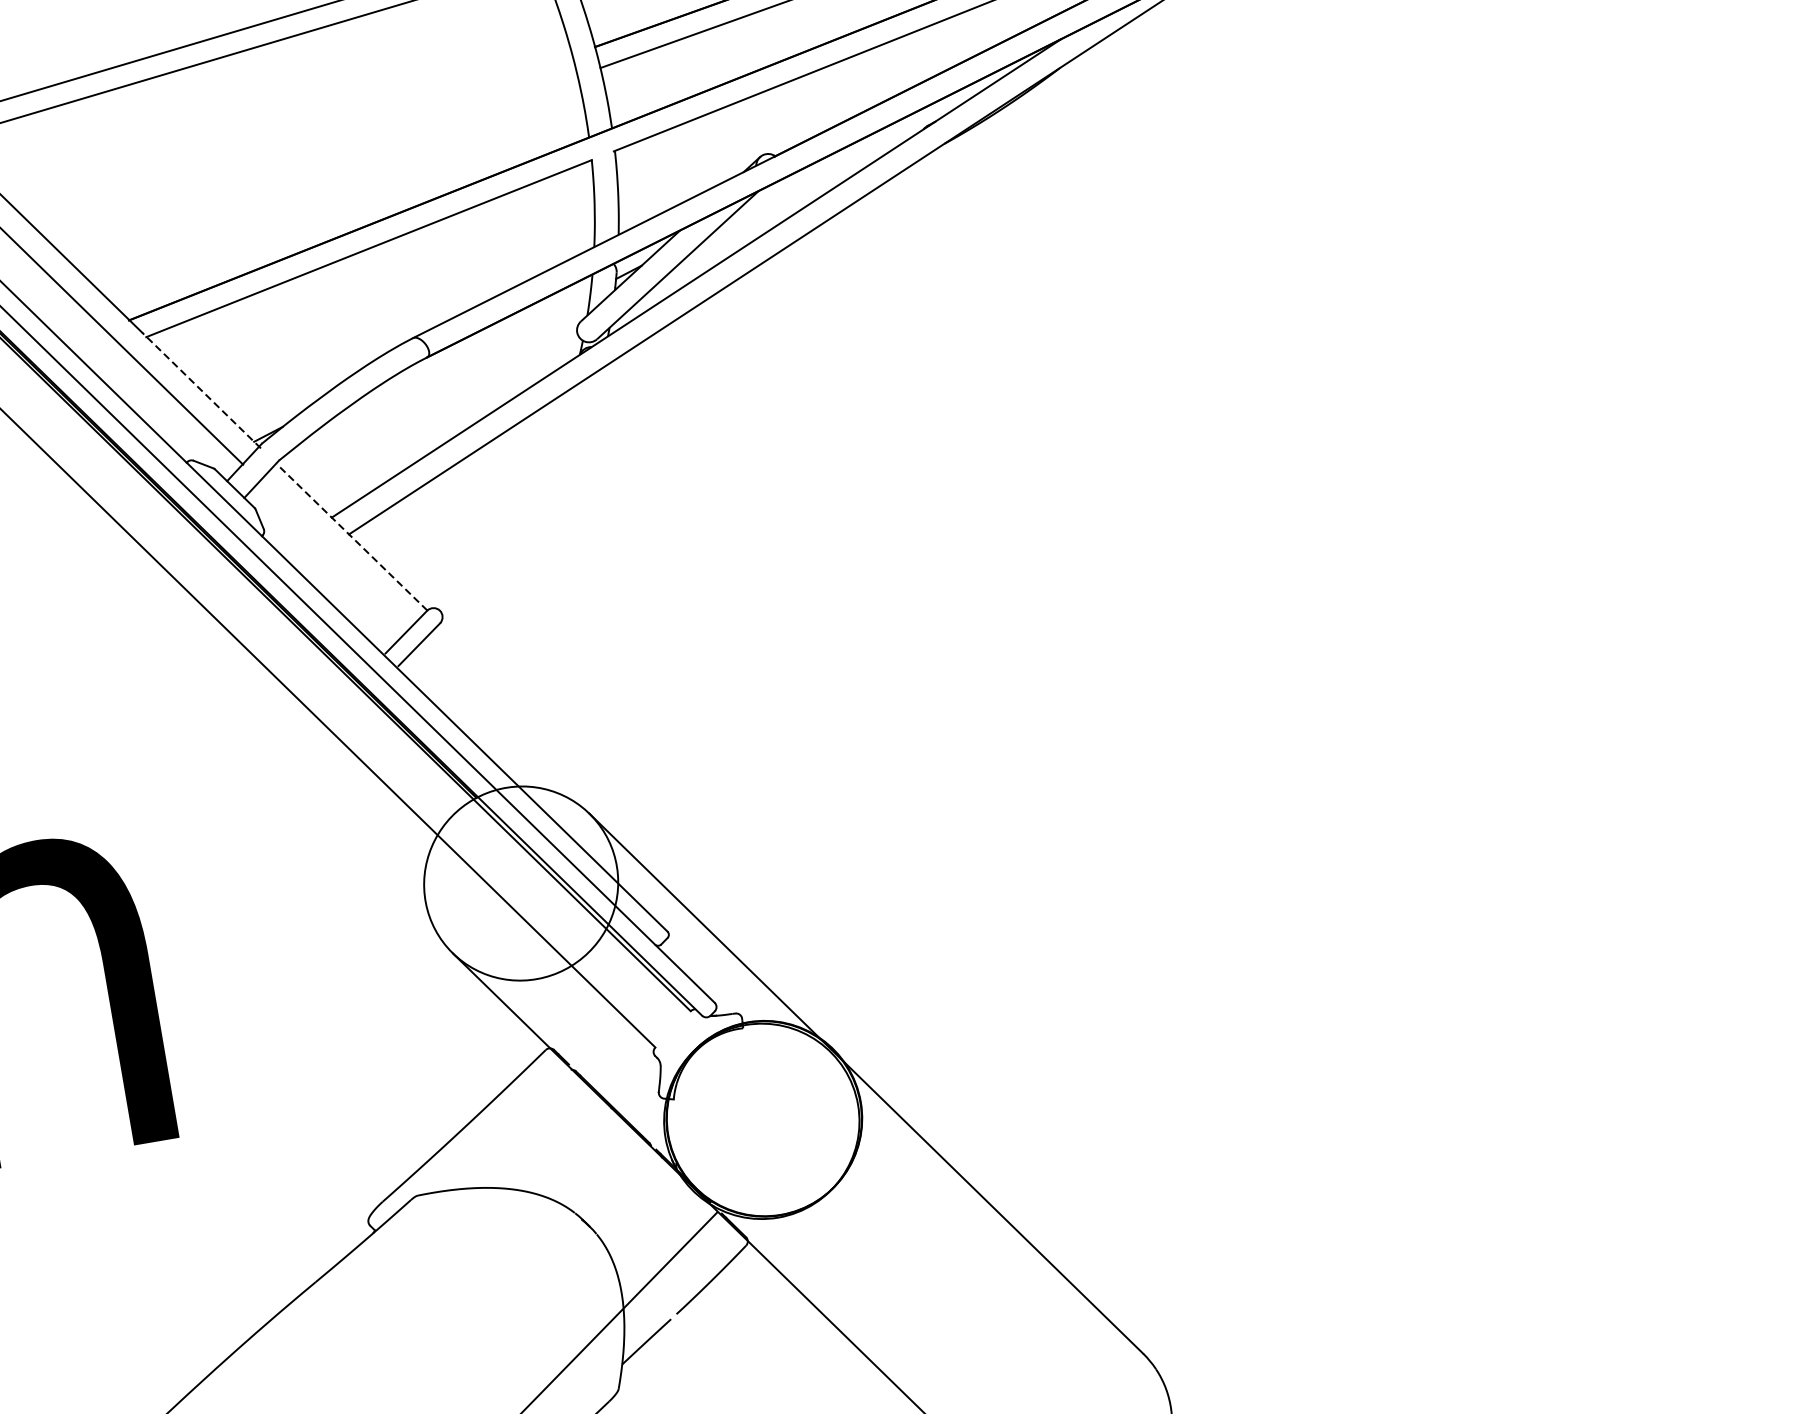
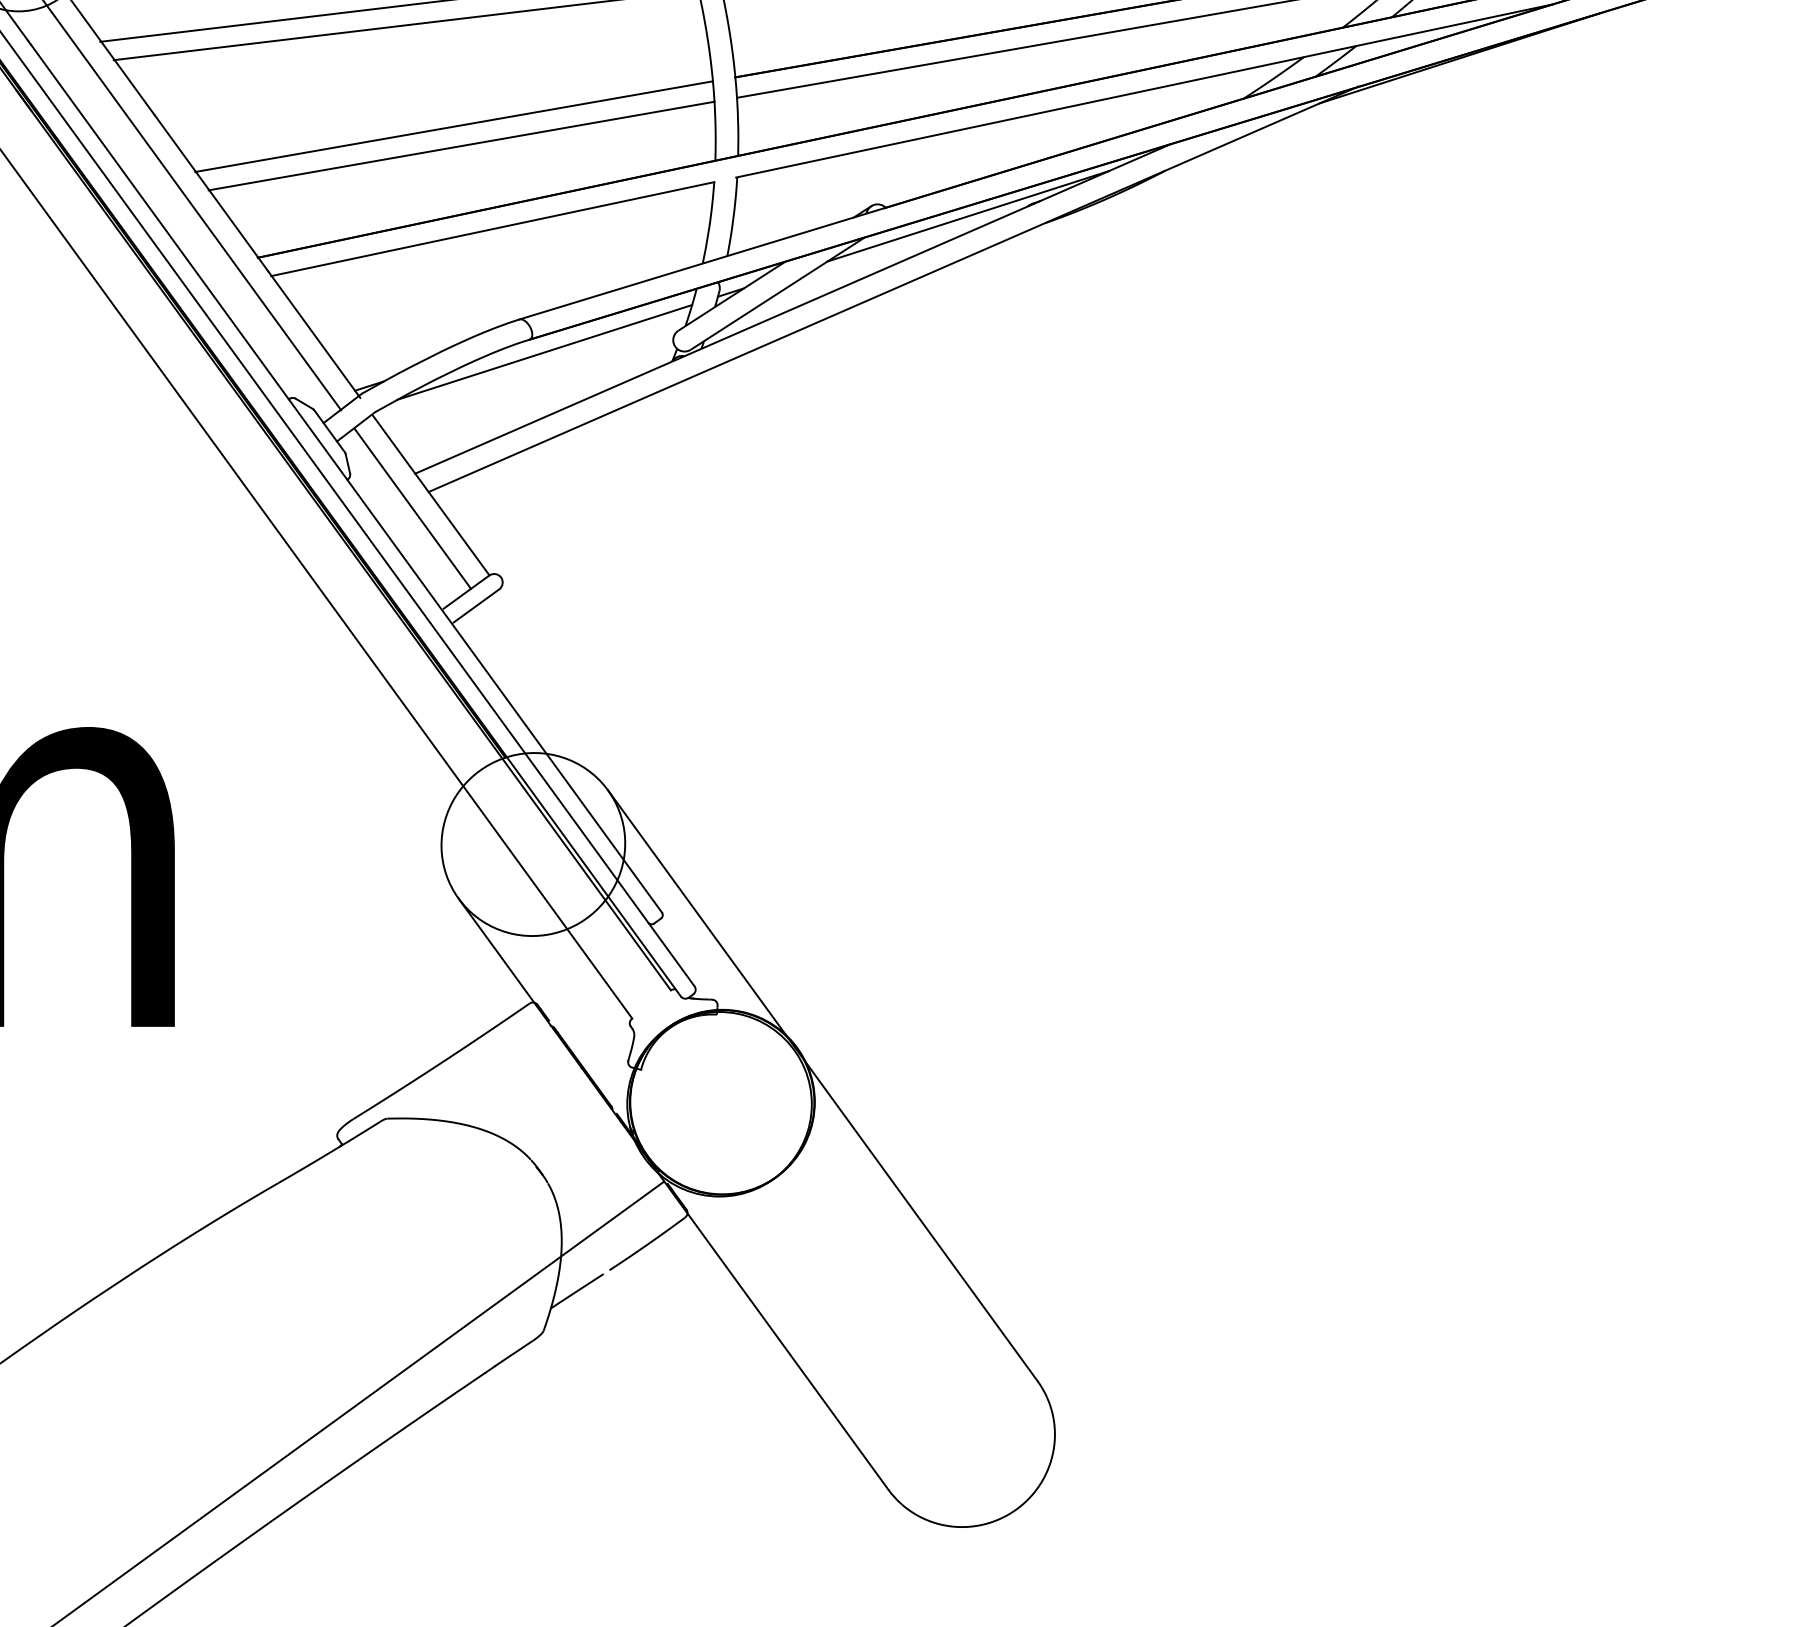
line: (309, 148) -> (453, 126), added
line: (863, 150) -> (968, 216), added
line: (321, 166) -> (461, 145), added
line: (445, 368) -> (544, 352), added
line: (201, 390) -> (314, 334), dashed -> solid
line: (351, 536) -> (430, 494), dashed -> solid
line: (335, 554) -> (412, 508), added

